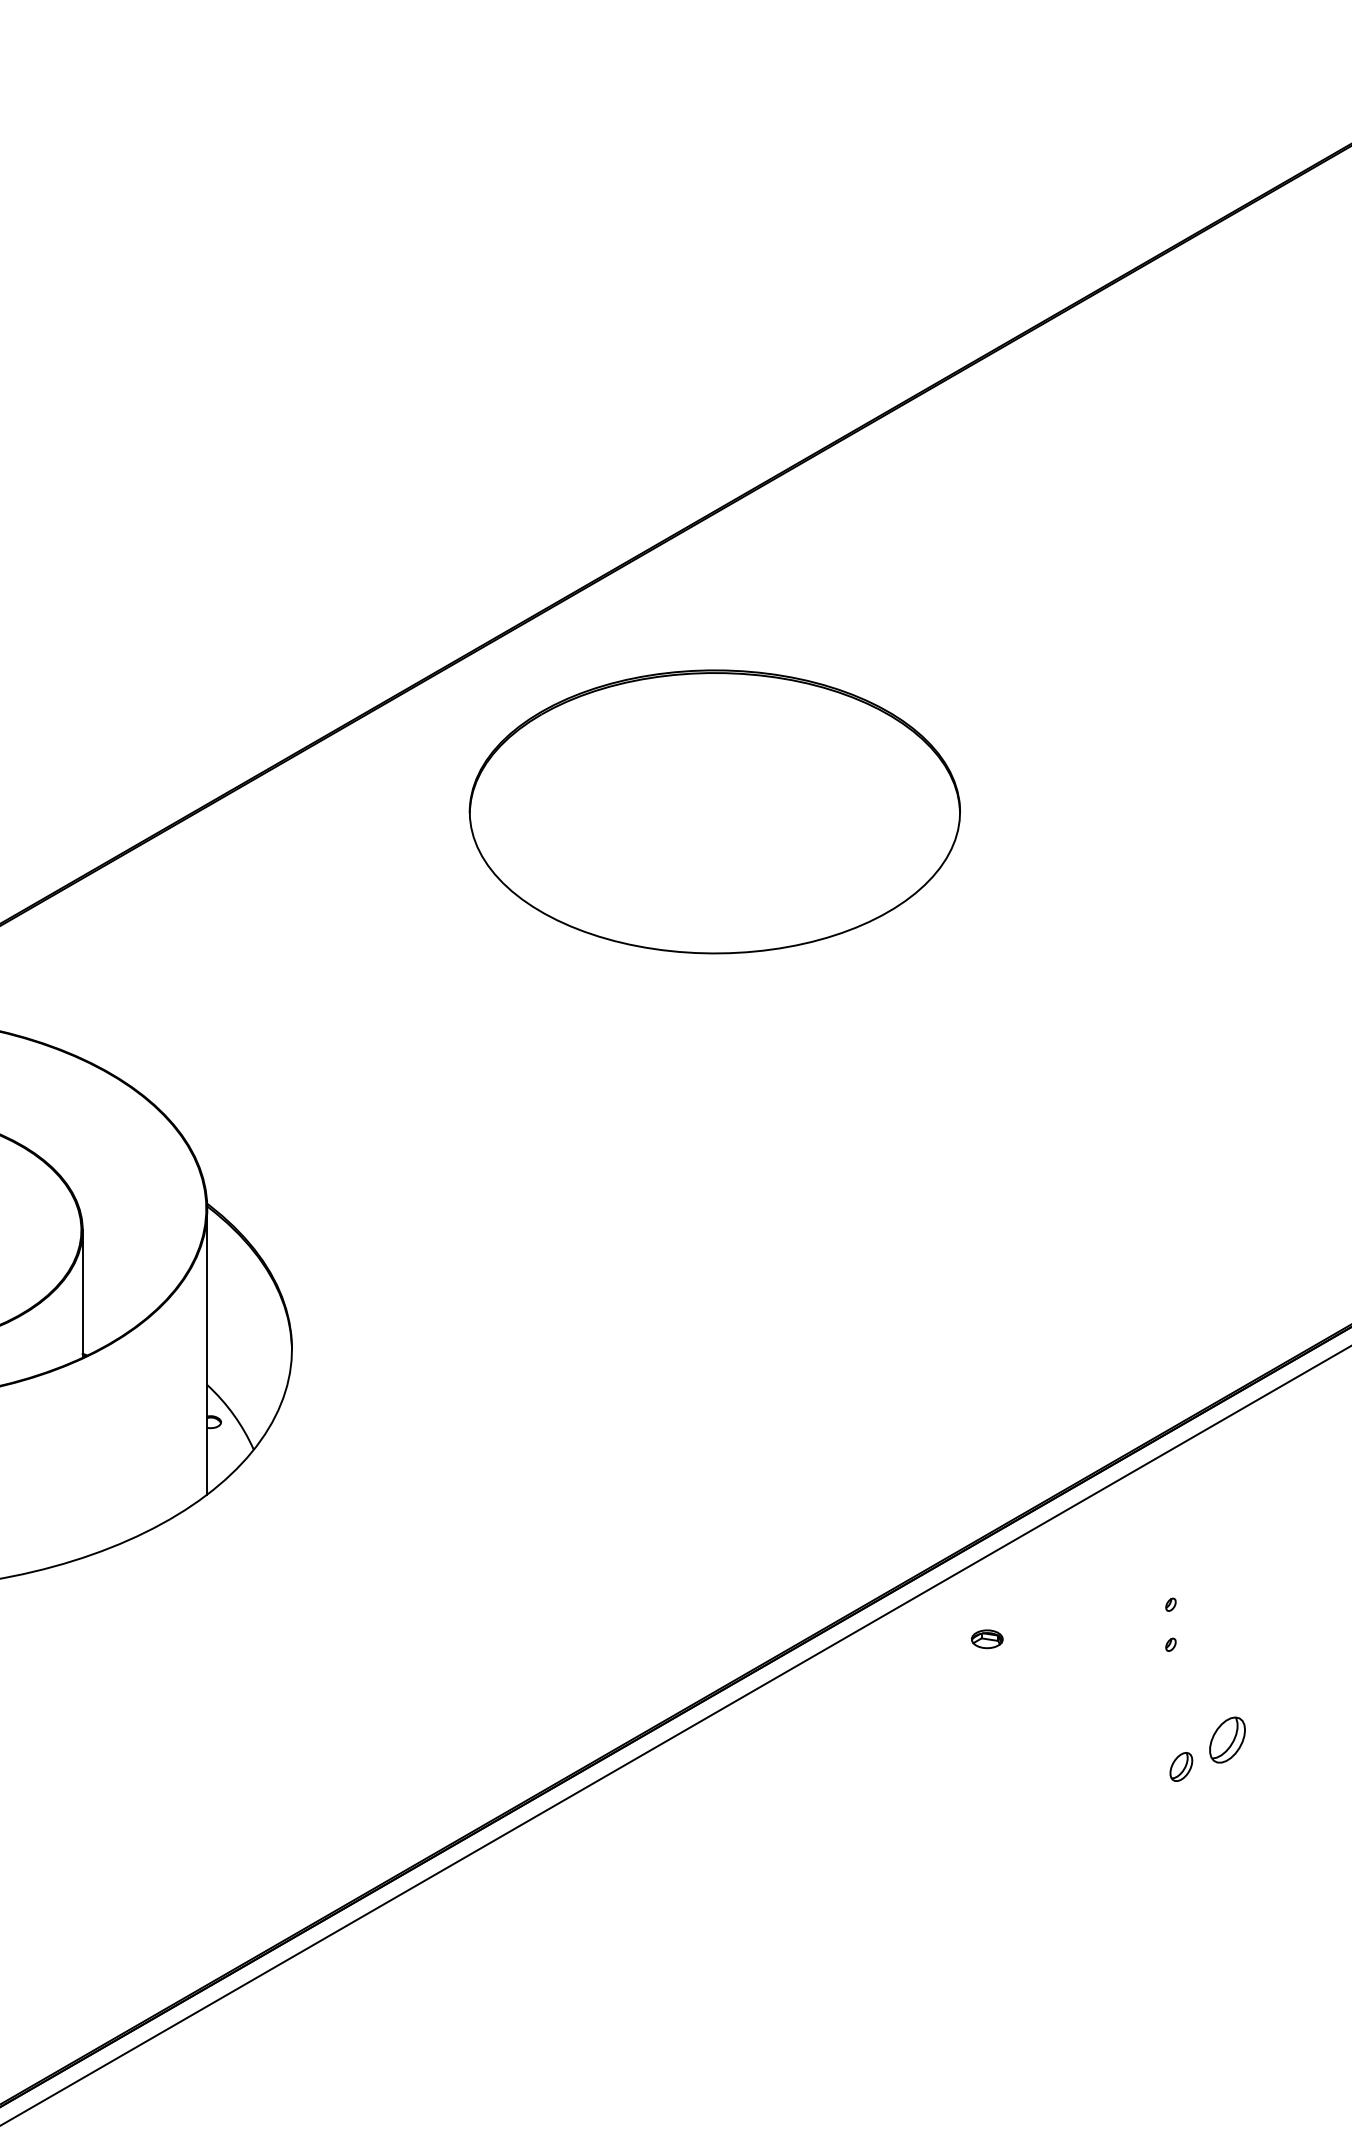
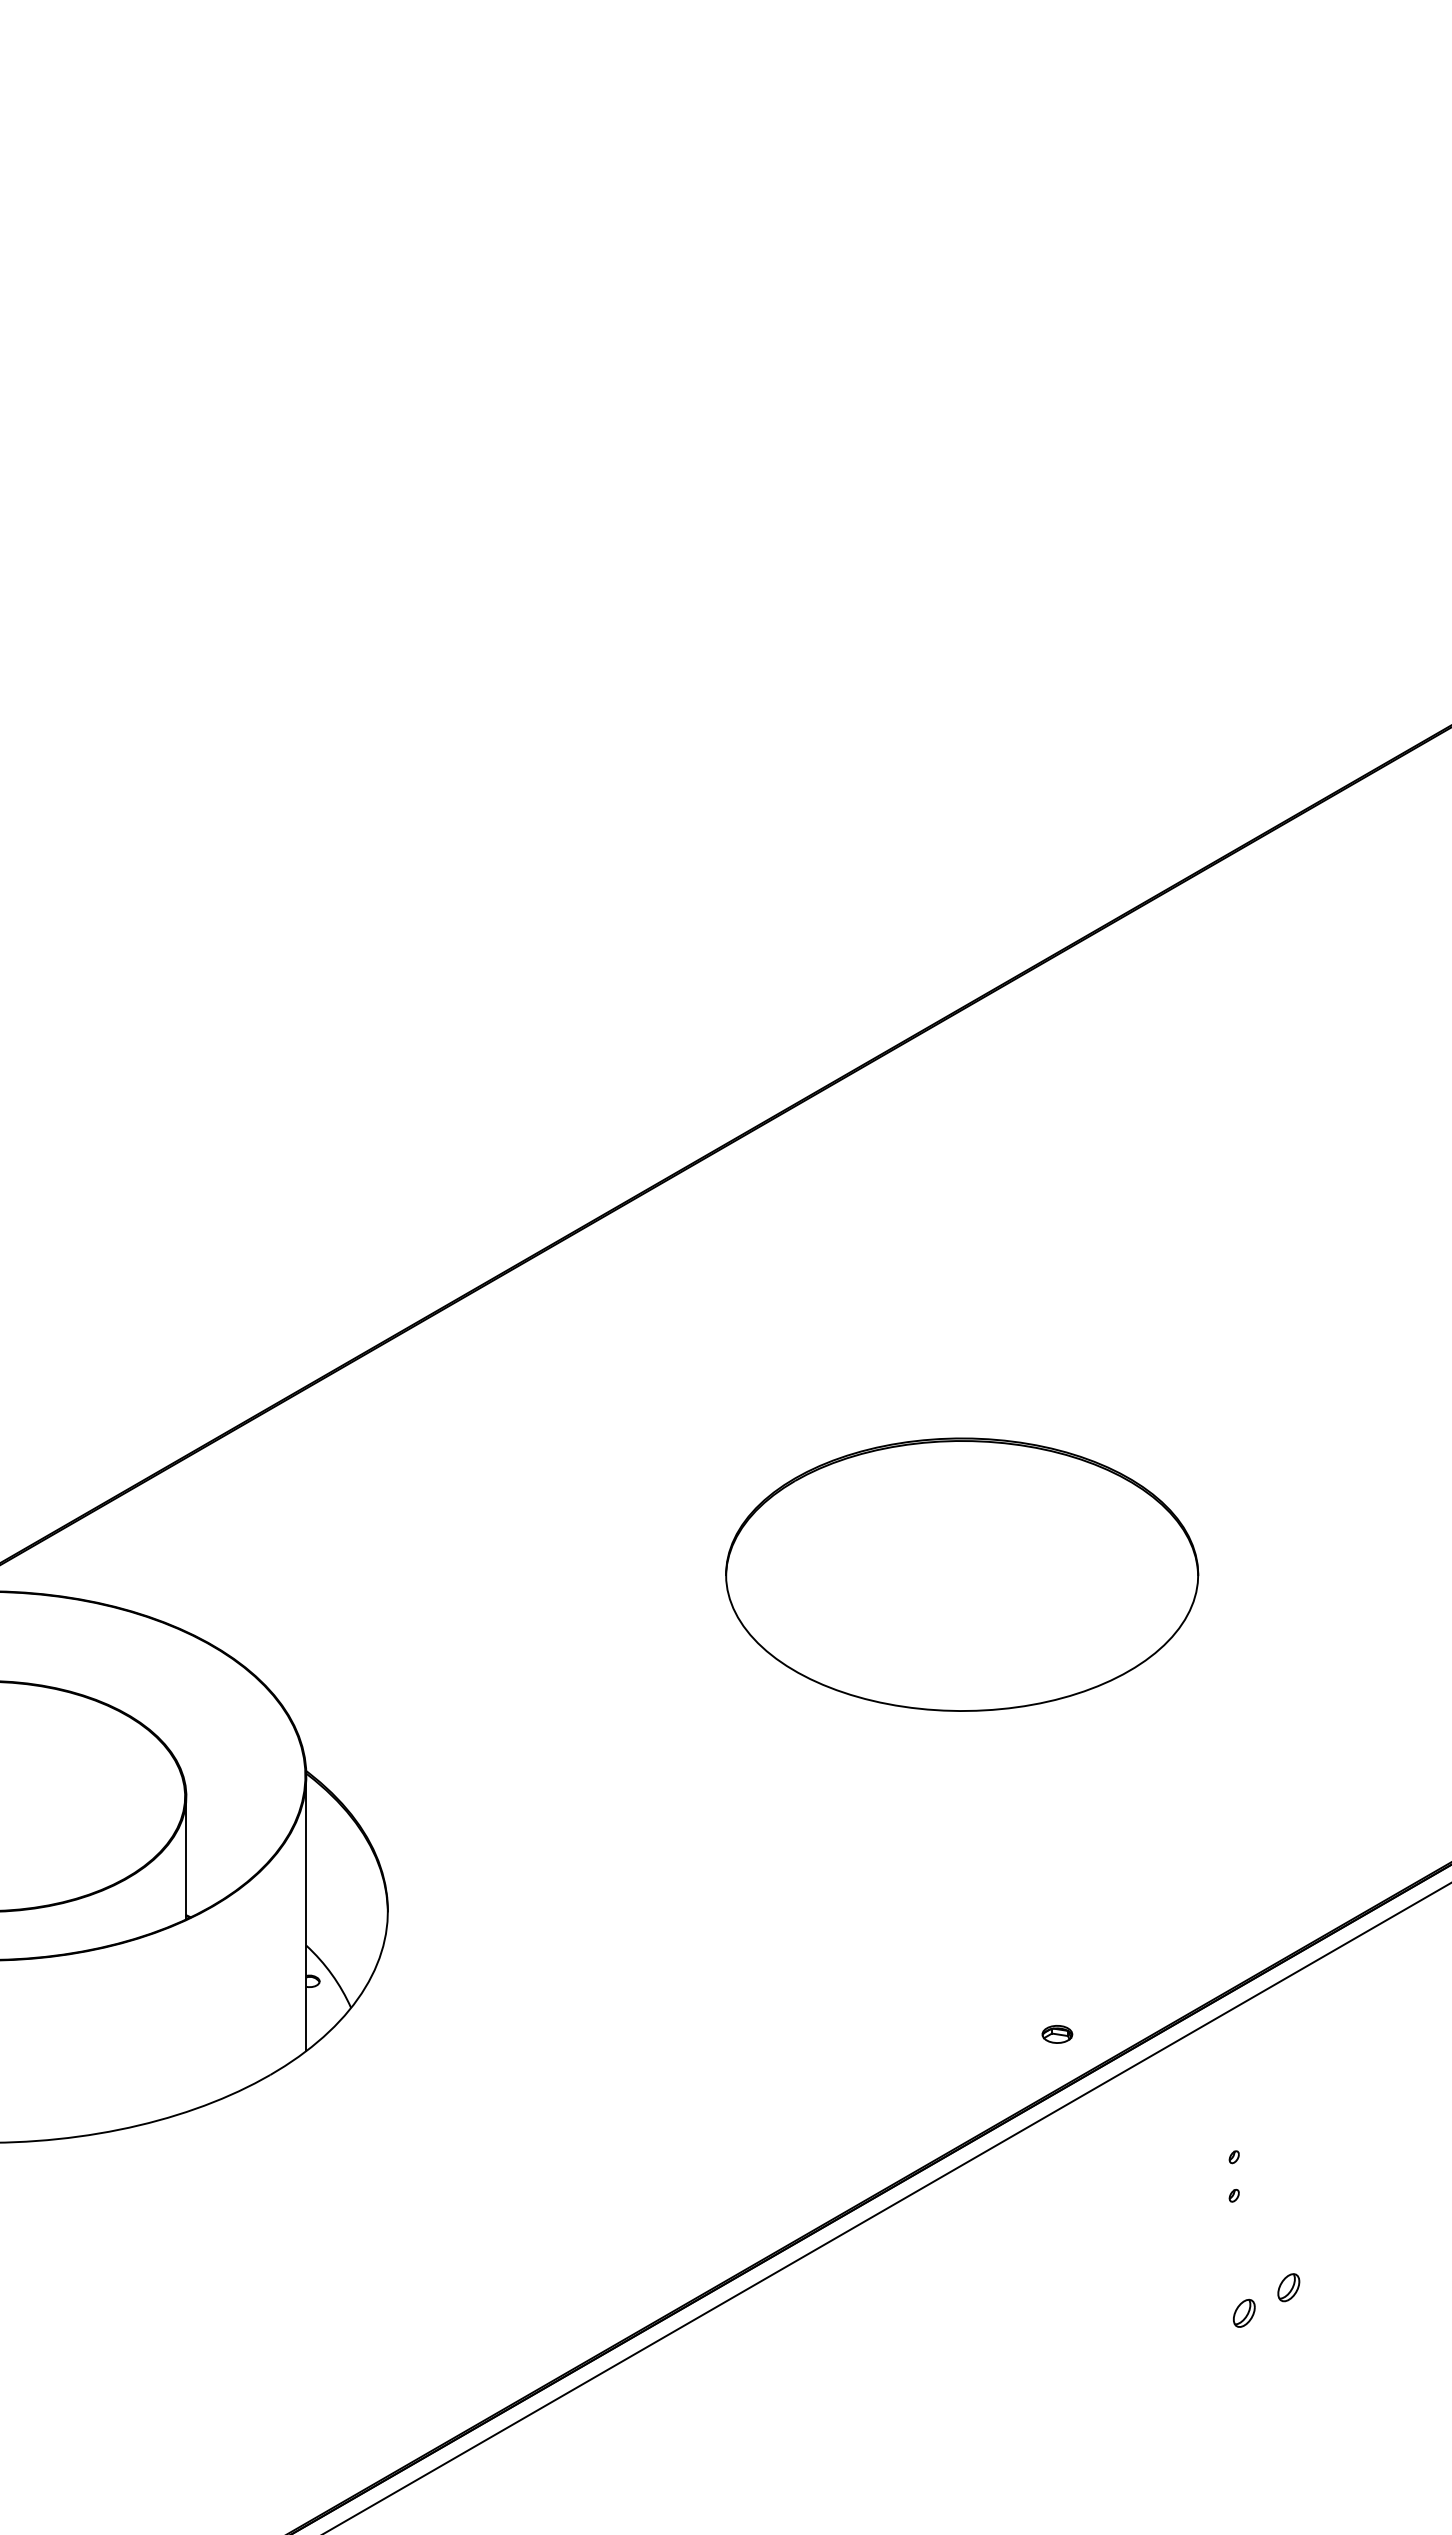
part: (715, 811) -> (962, 1574), moved
part: (987, 1639) -> (1057, 2034), moved
part: (1227, 1740) -> (1288, 2287), size x0.62

